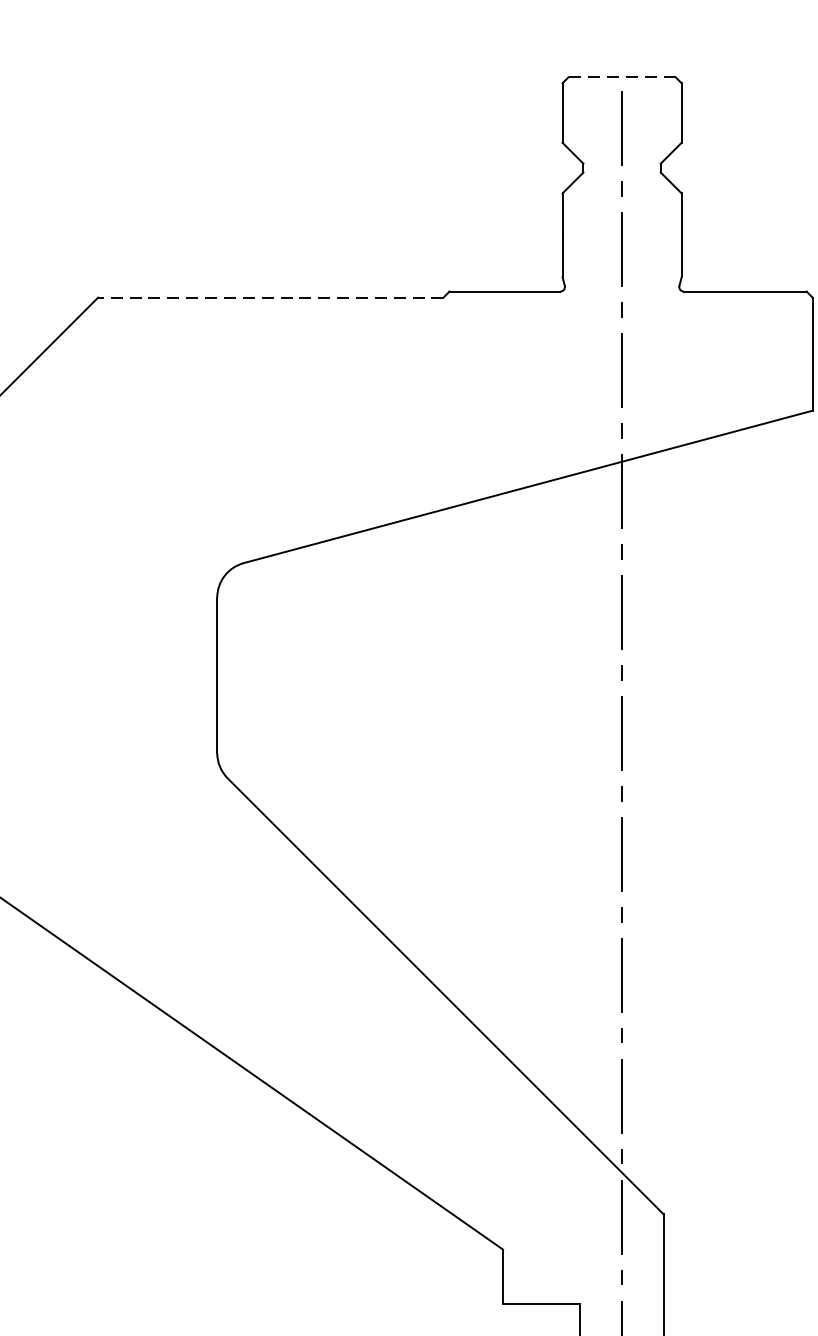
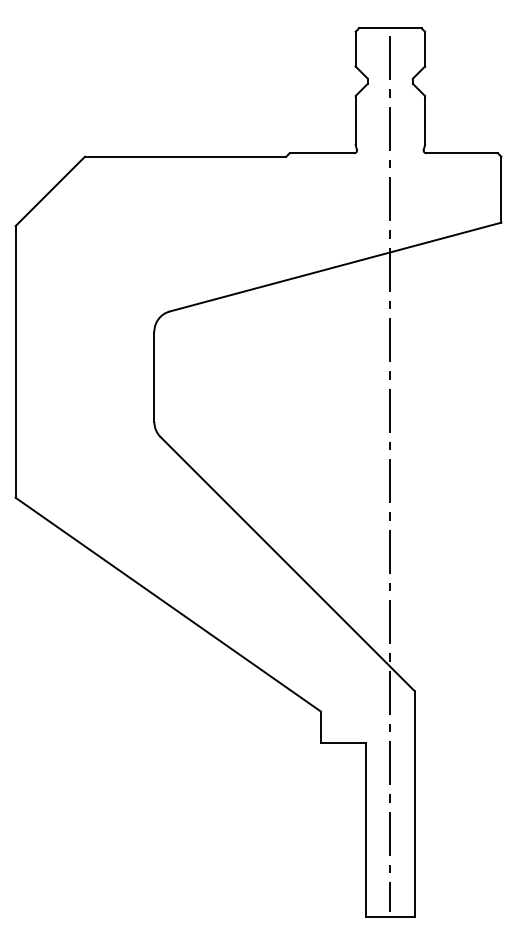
line: (620, 77) -> (389, 28), dashed -> solid
line: (270, 297) -> (185, 156), dashed -> solid

